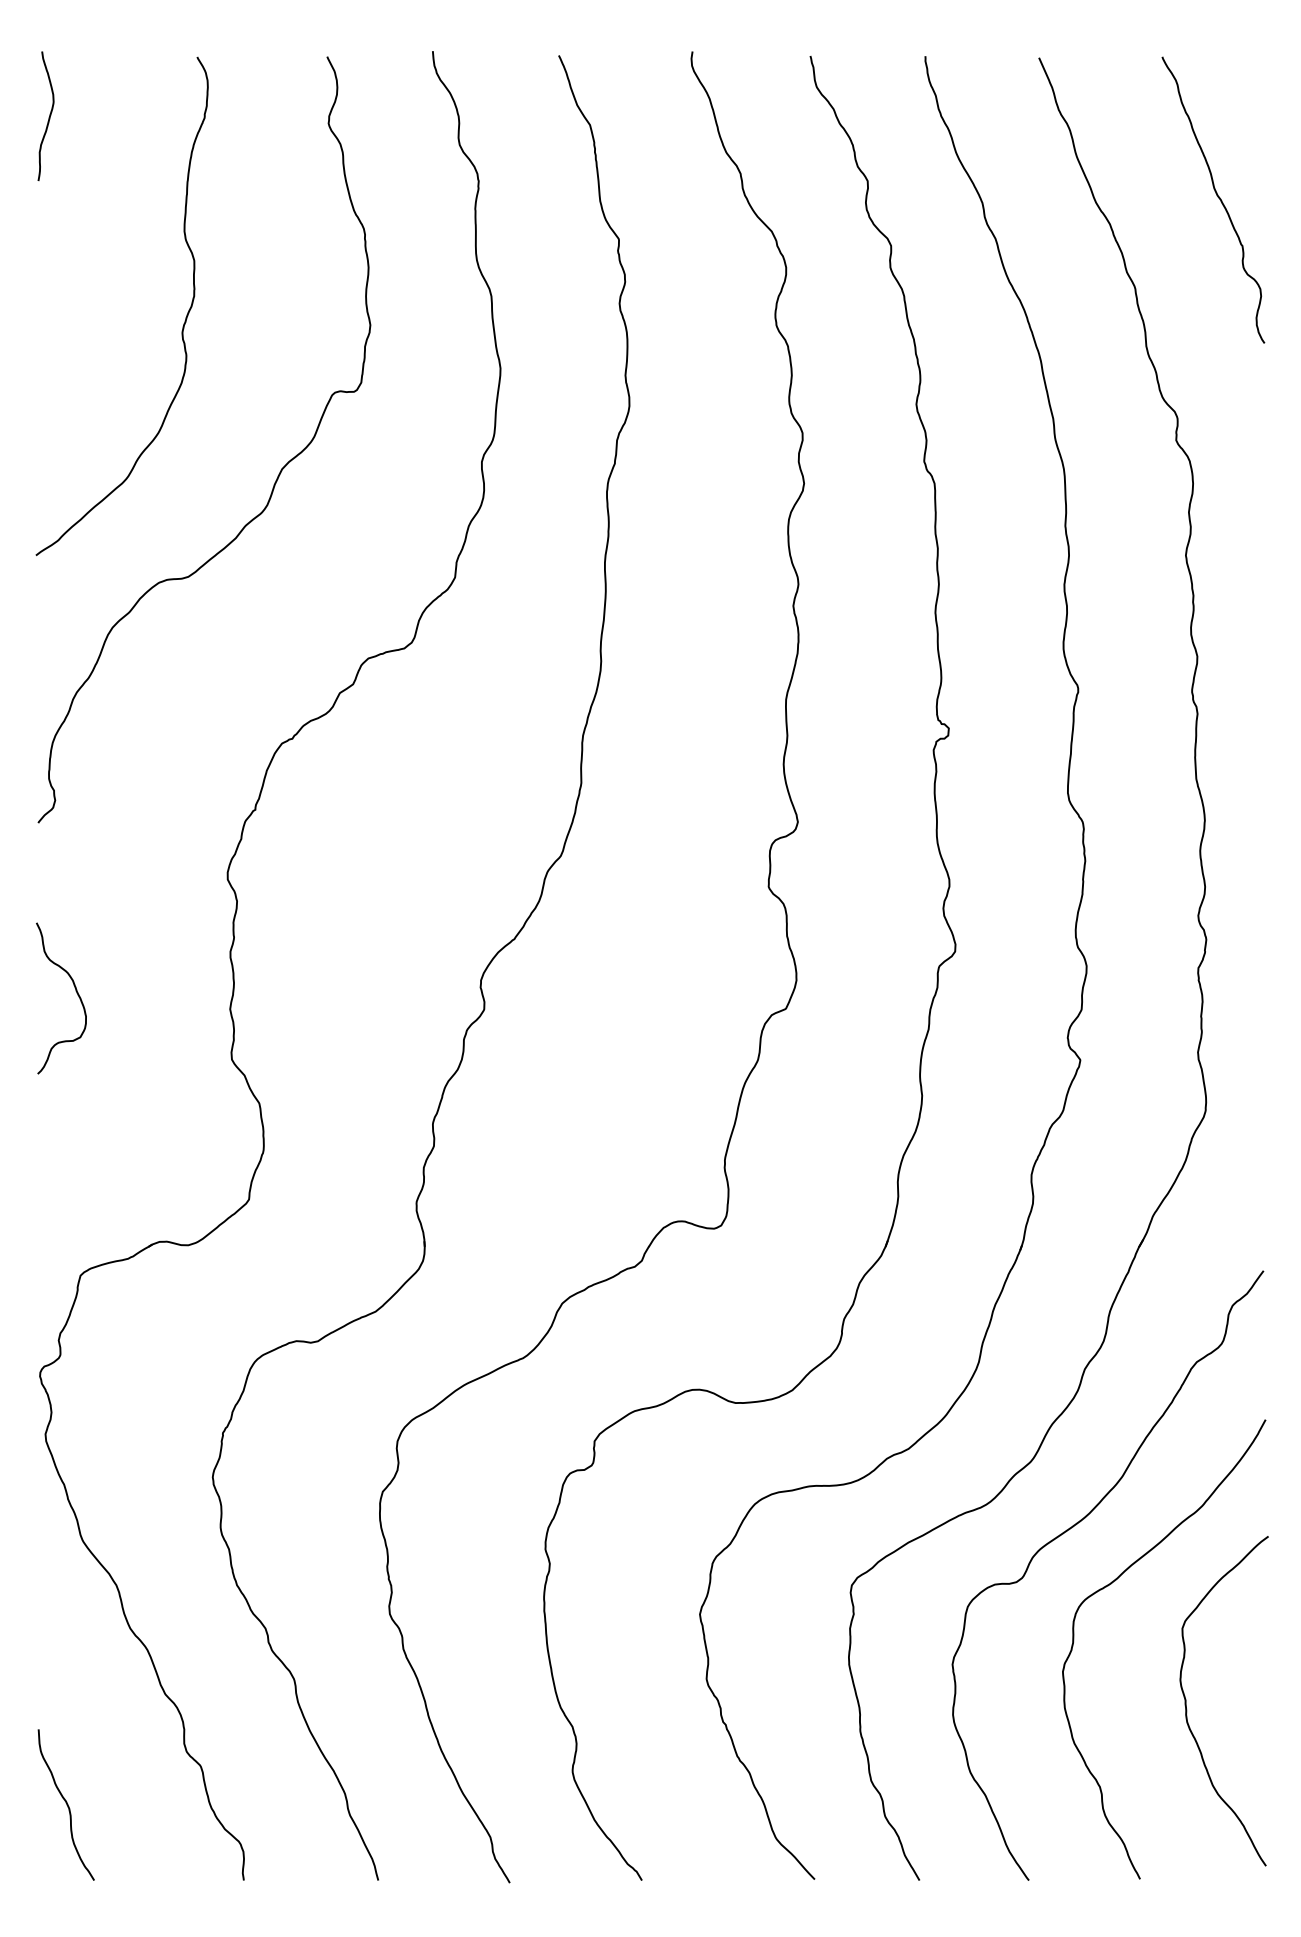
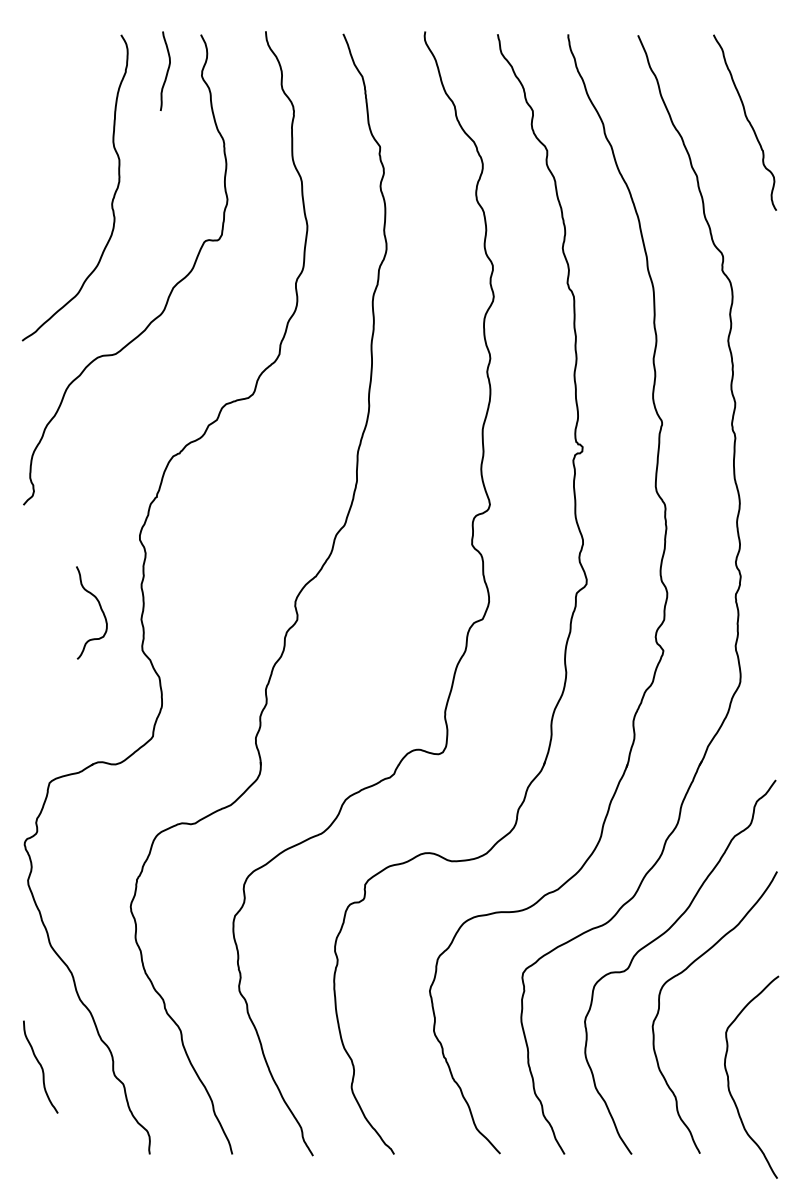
curve: (47, 116) -> (166, 71), moved
curve: (75, 992) -> (100, 609), moved
curve: (1187, 1706) -> (729, 1080), moved
curve: (65, 1804) -> (40, 1066), moved

